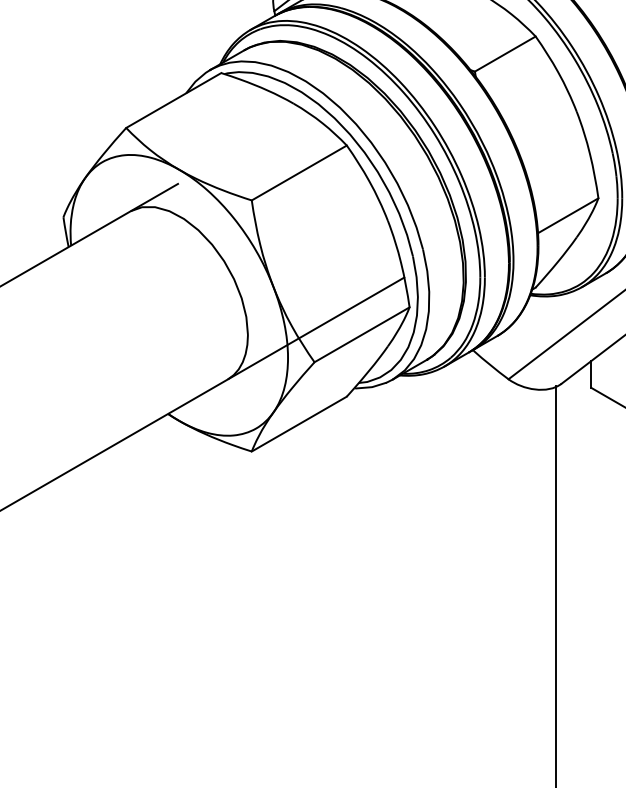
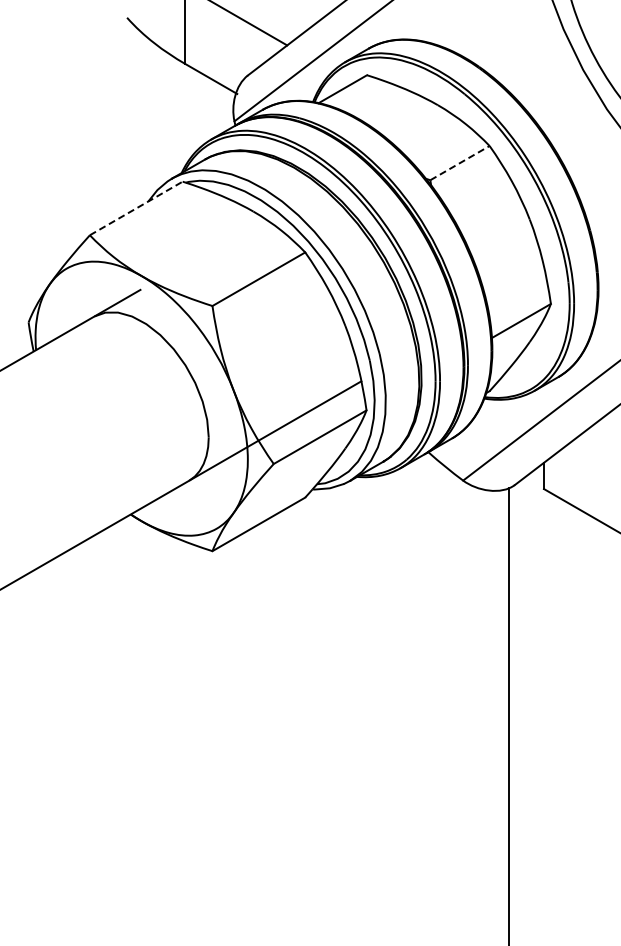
line: (505, 53) -> (460, 162), solid -> dashed
line: (173, 100) -> (136, 208), solid -> dashed

